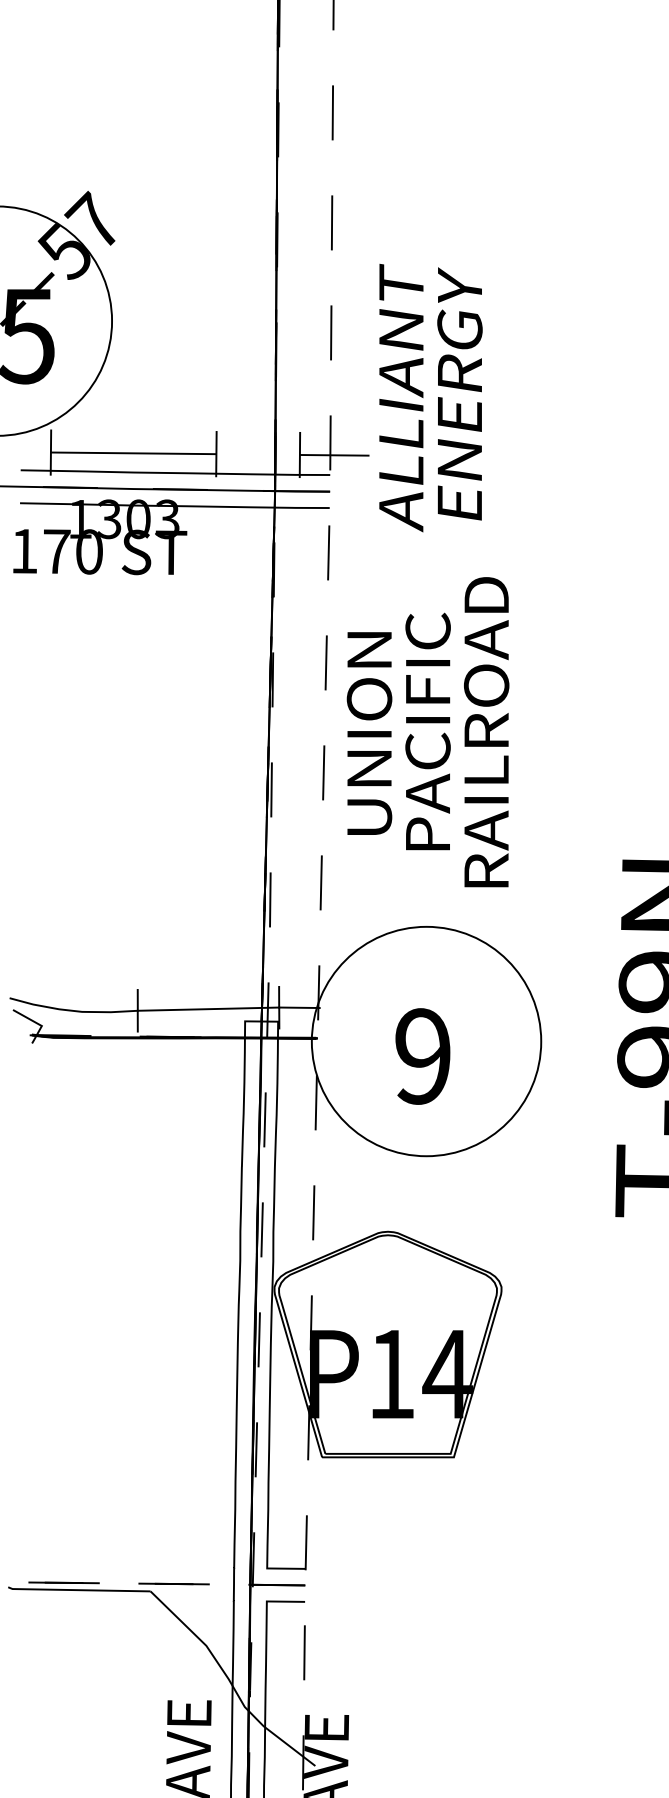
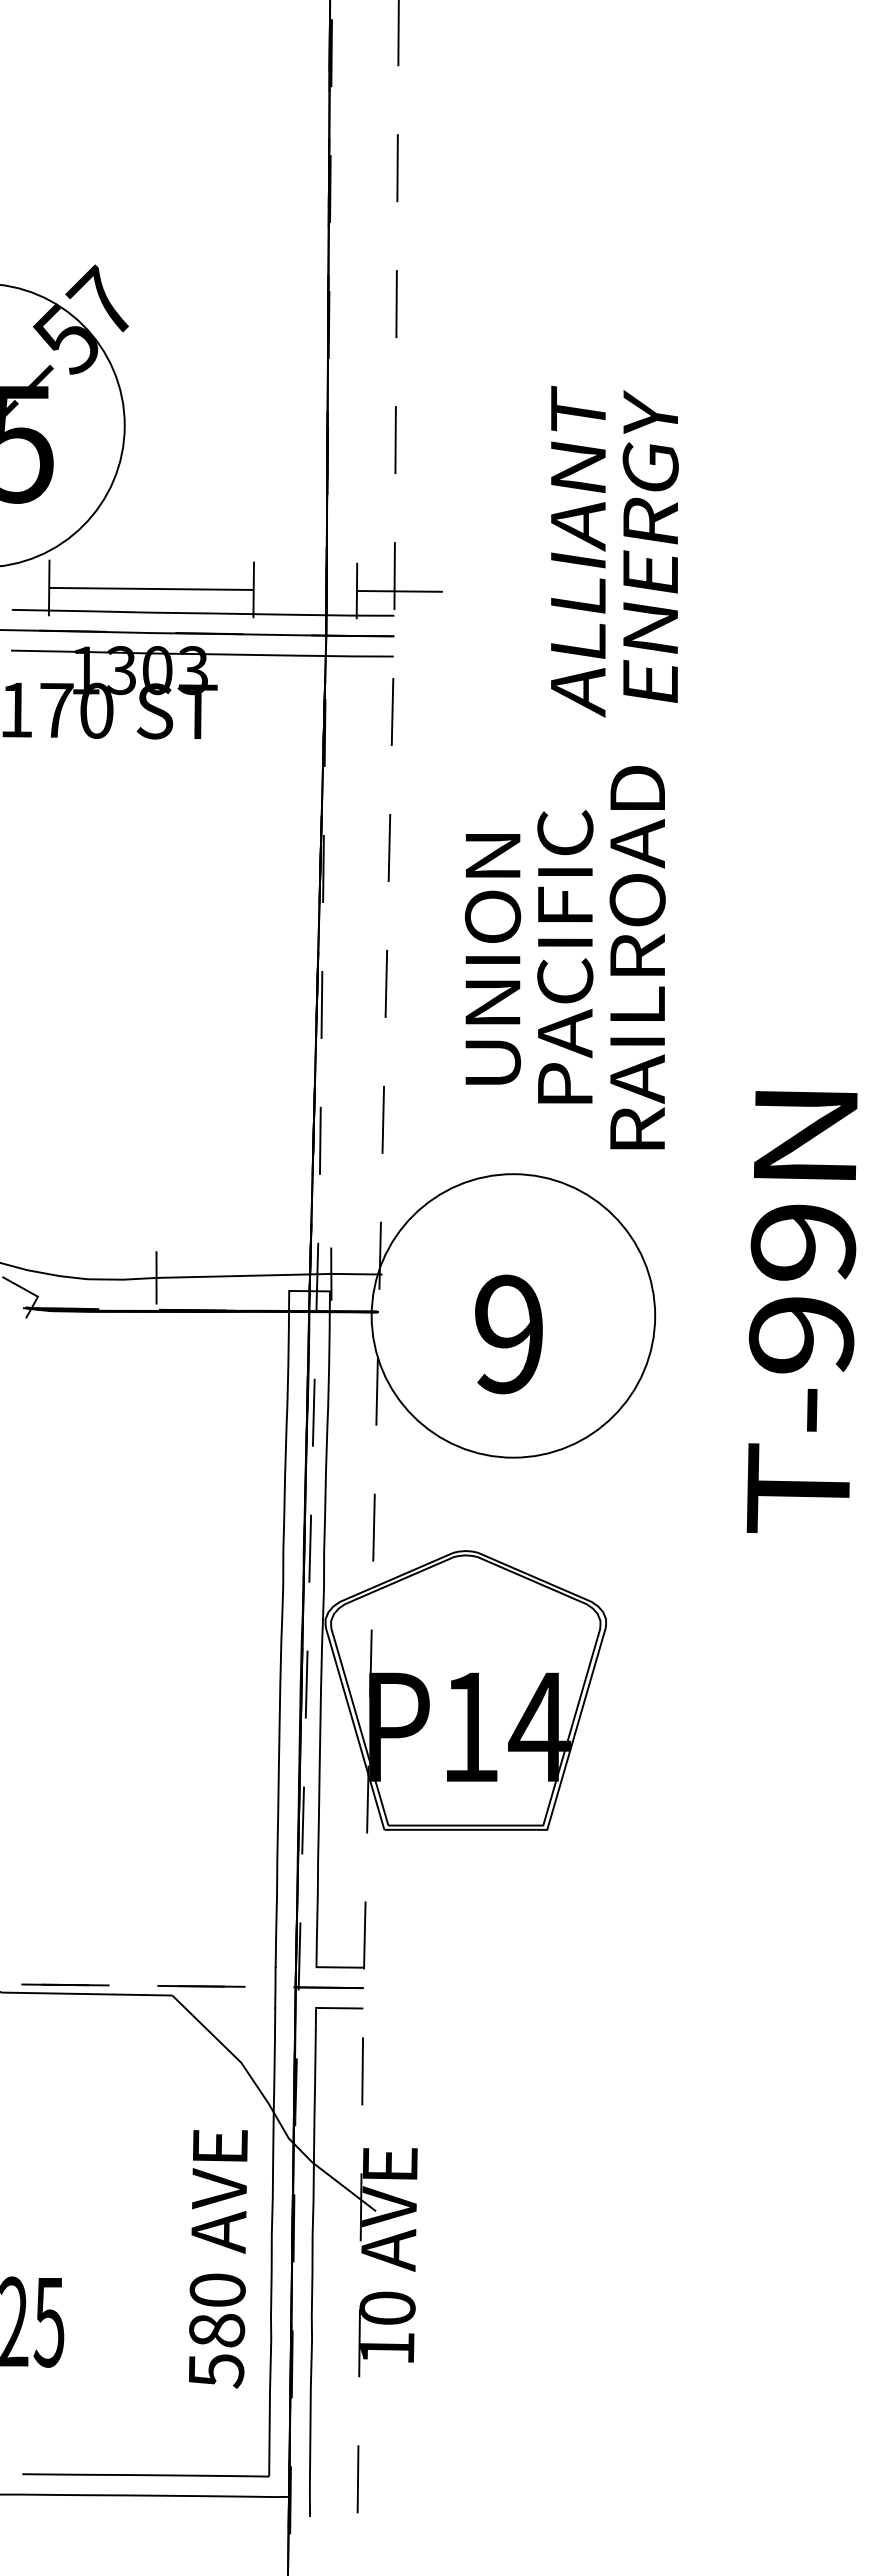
text: (430, 397) -> (614, 551), moved
text: (428, 732) -> (565, 957), moved

